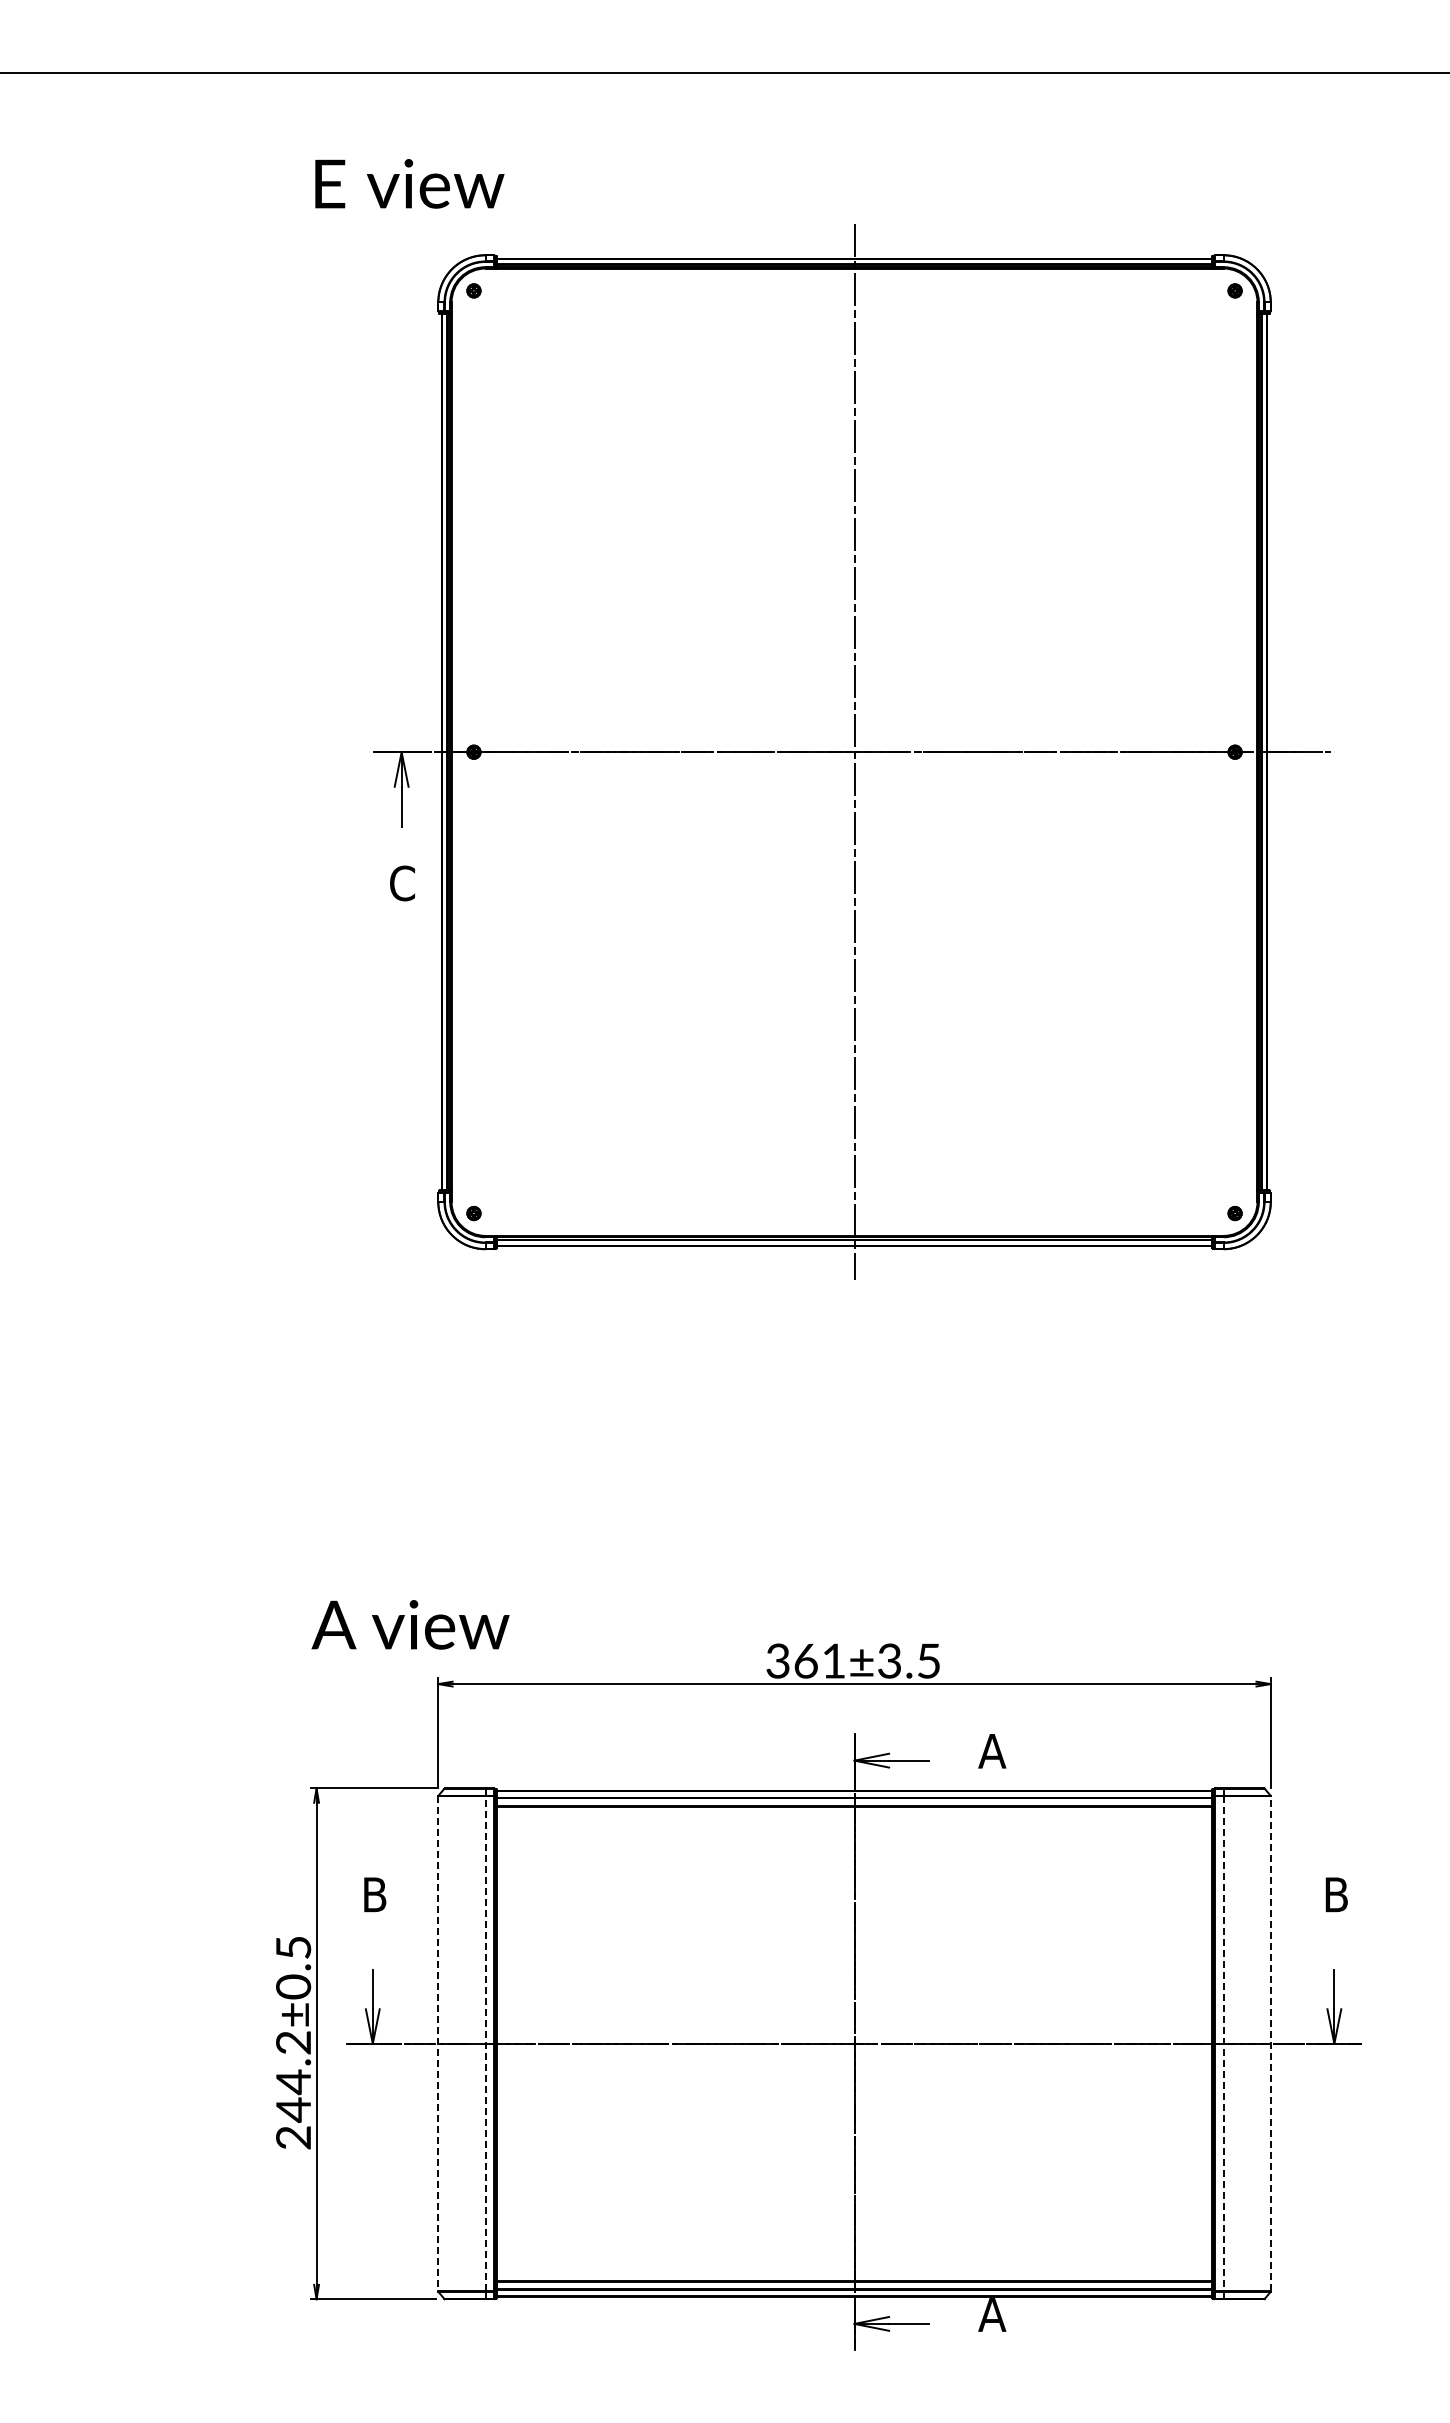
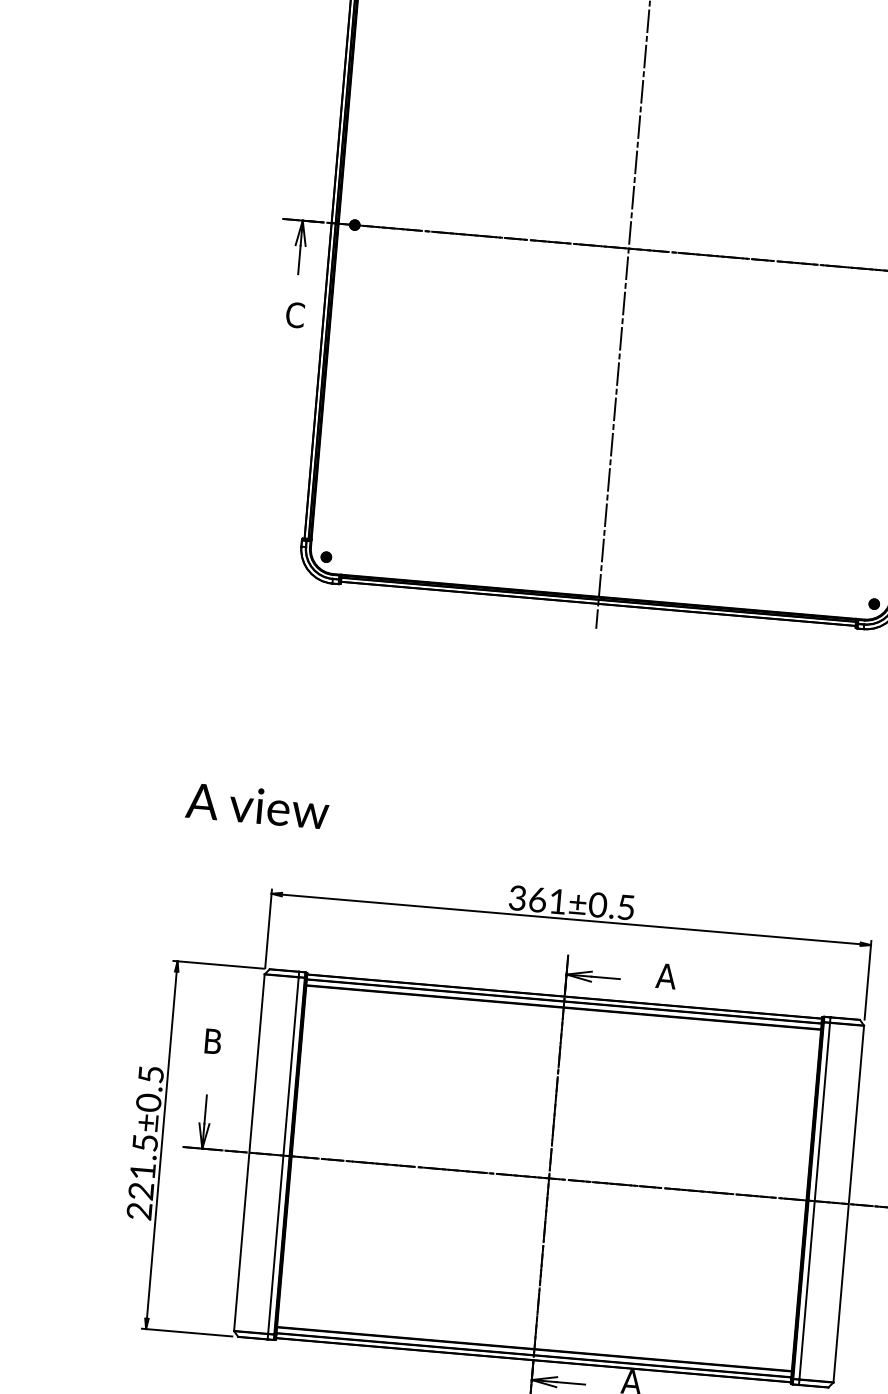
text: (410, 1624) -> (257, 805), moved
text: (889, 1660) -> (597, 904), 361±3.5 -> 361±0.5
line: (438, 2043) -> (249, 1152), dashed -> solid
line: (485, 2043) -> (283, 1155), dashed -> solid
line: (1223, 2043) -> (814, 1200), dashed -> solid
line: (1270, 2043) -> (848, 1203), dashed -> solid
text: (293, 2077) -> (143, 1168), 244.2±0.5 -> 221.5±0.5

